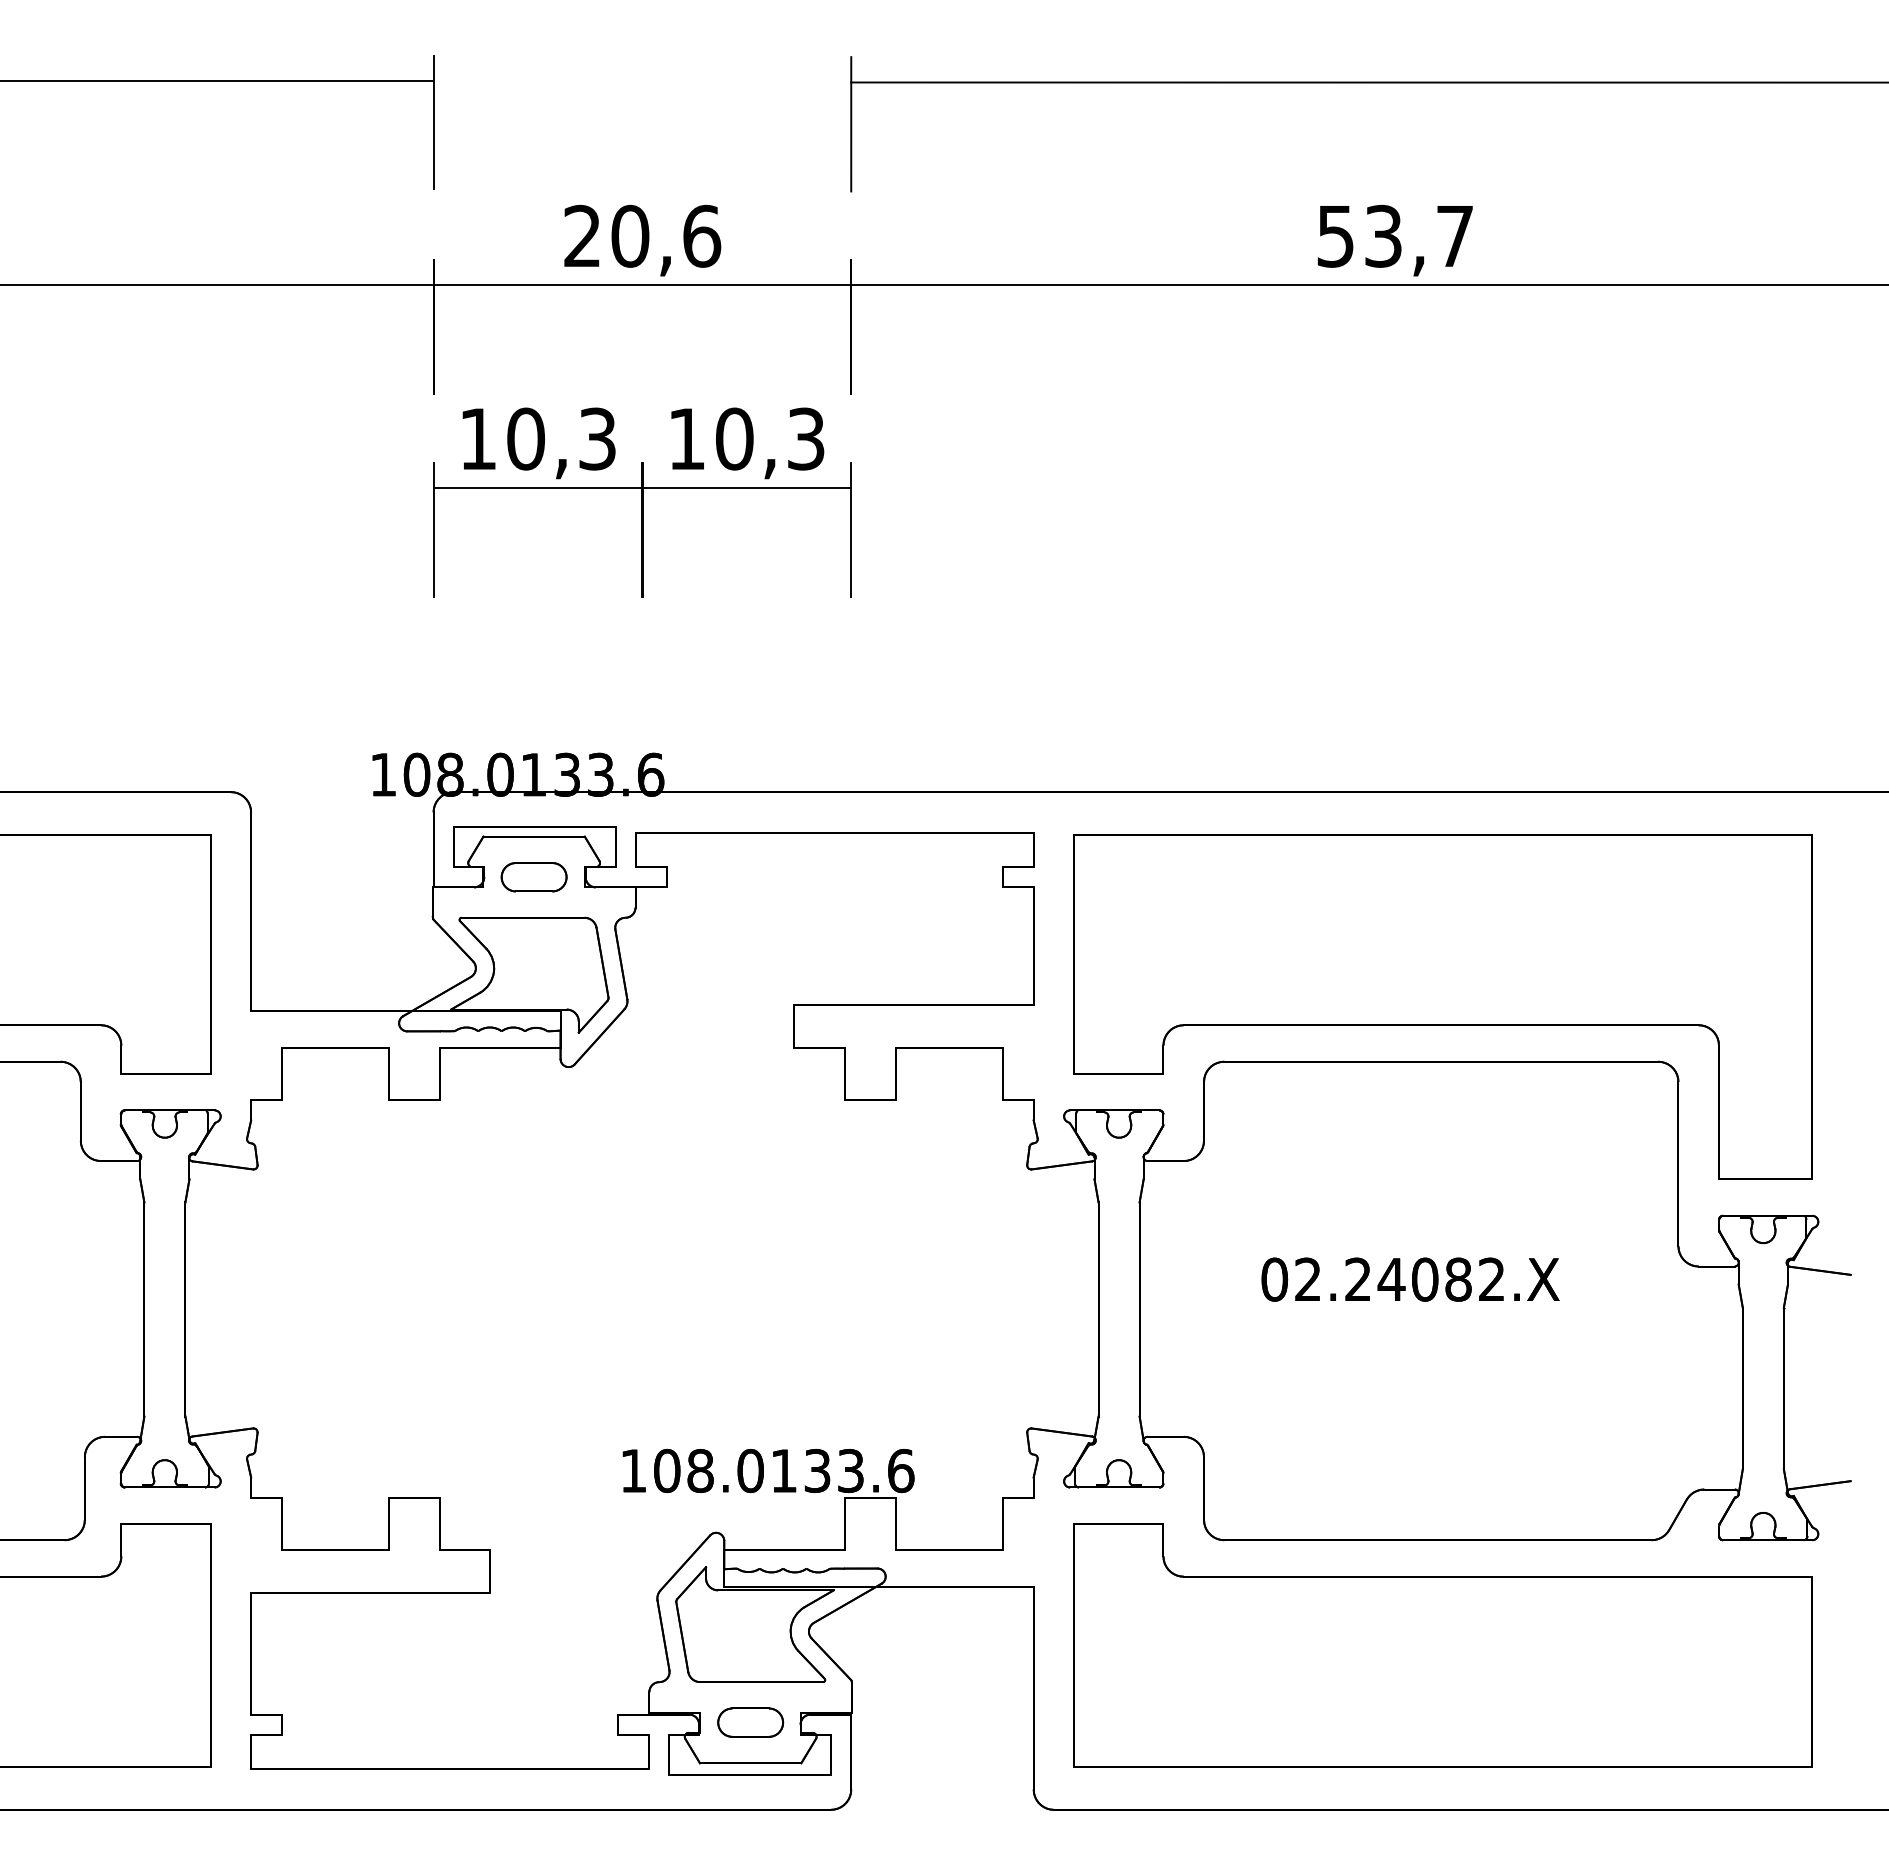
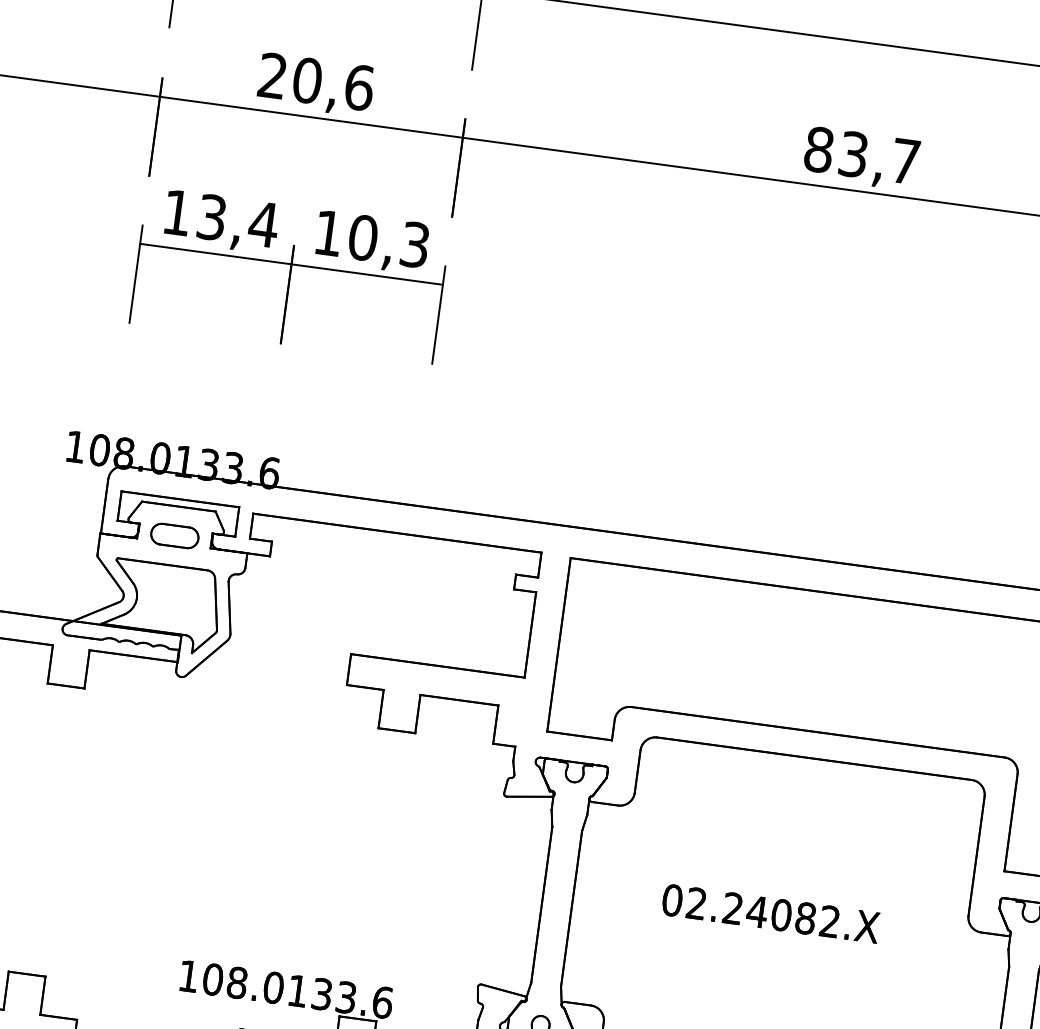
text: (1335, 235) -> (818, 149), 53,7 -> 83,7
text: (562, 438) -> (238, 220), 10,3 -> 13,4

